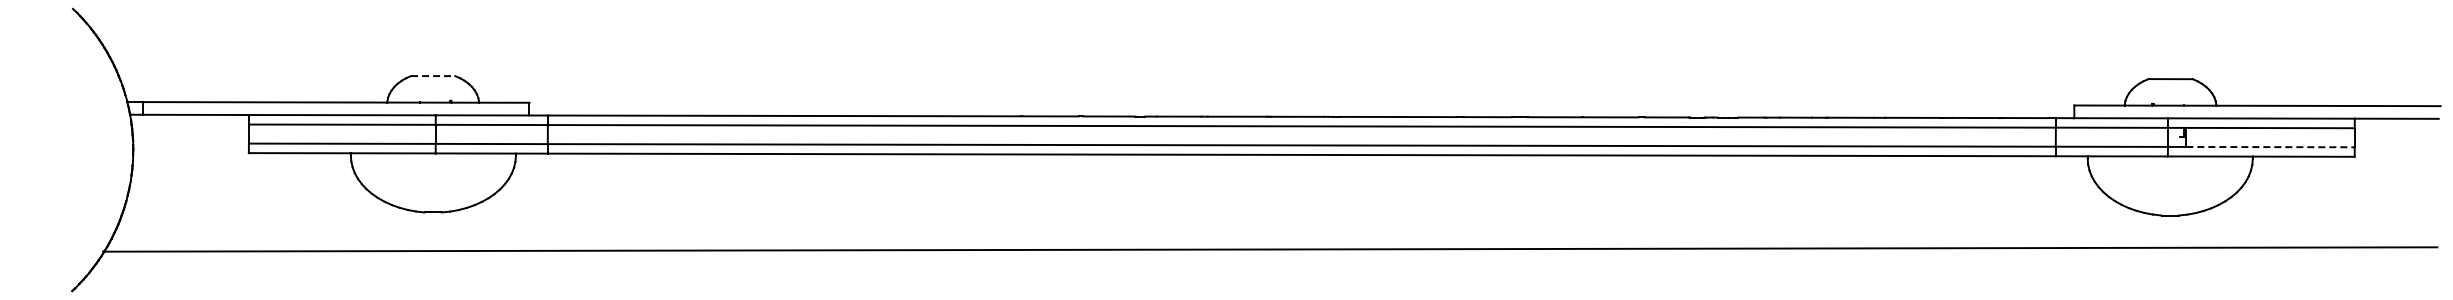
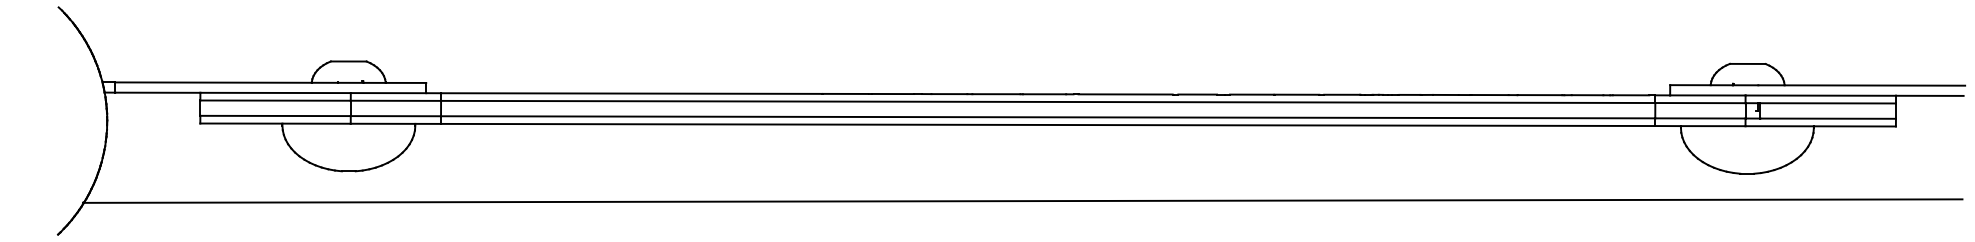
line: (433, 76) -> (348, 61), dashed -> solid
line: (2271, 147) -> (1828, 118), dashed -> solid

